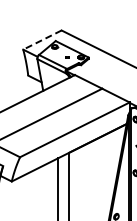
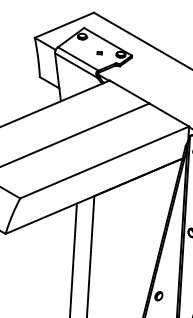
line: (42, 40) -> (64, 25), dashed -> solid

